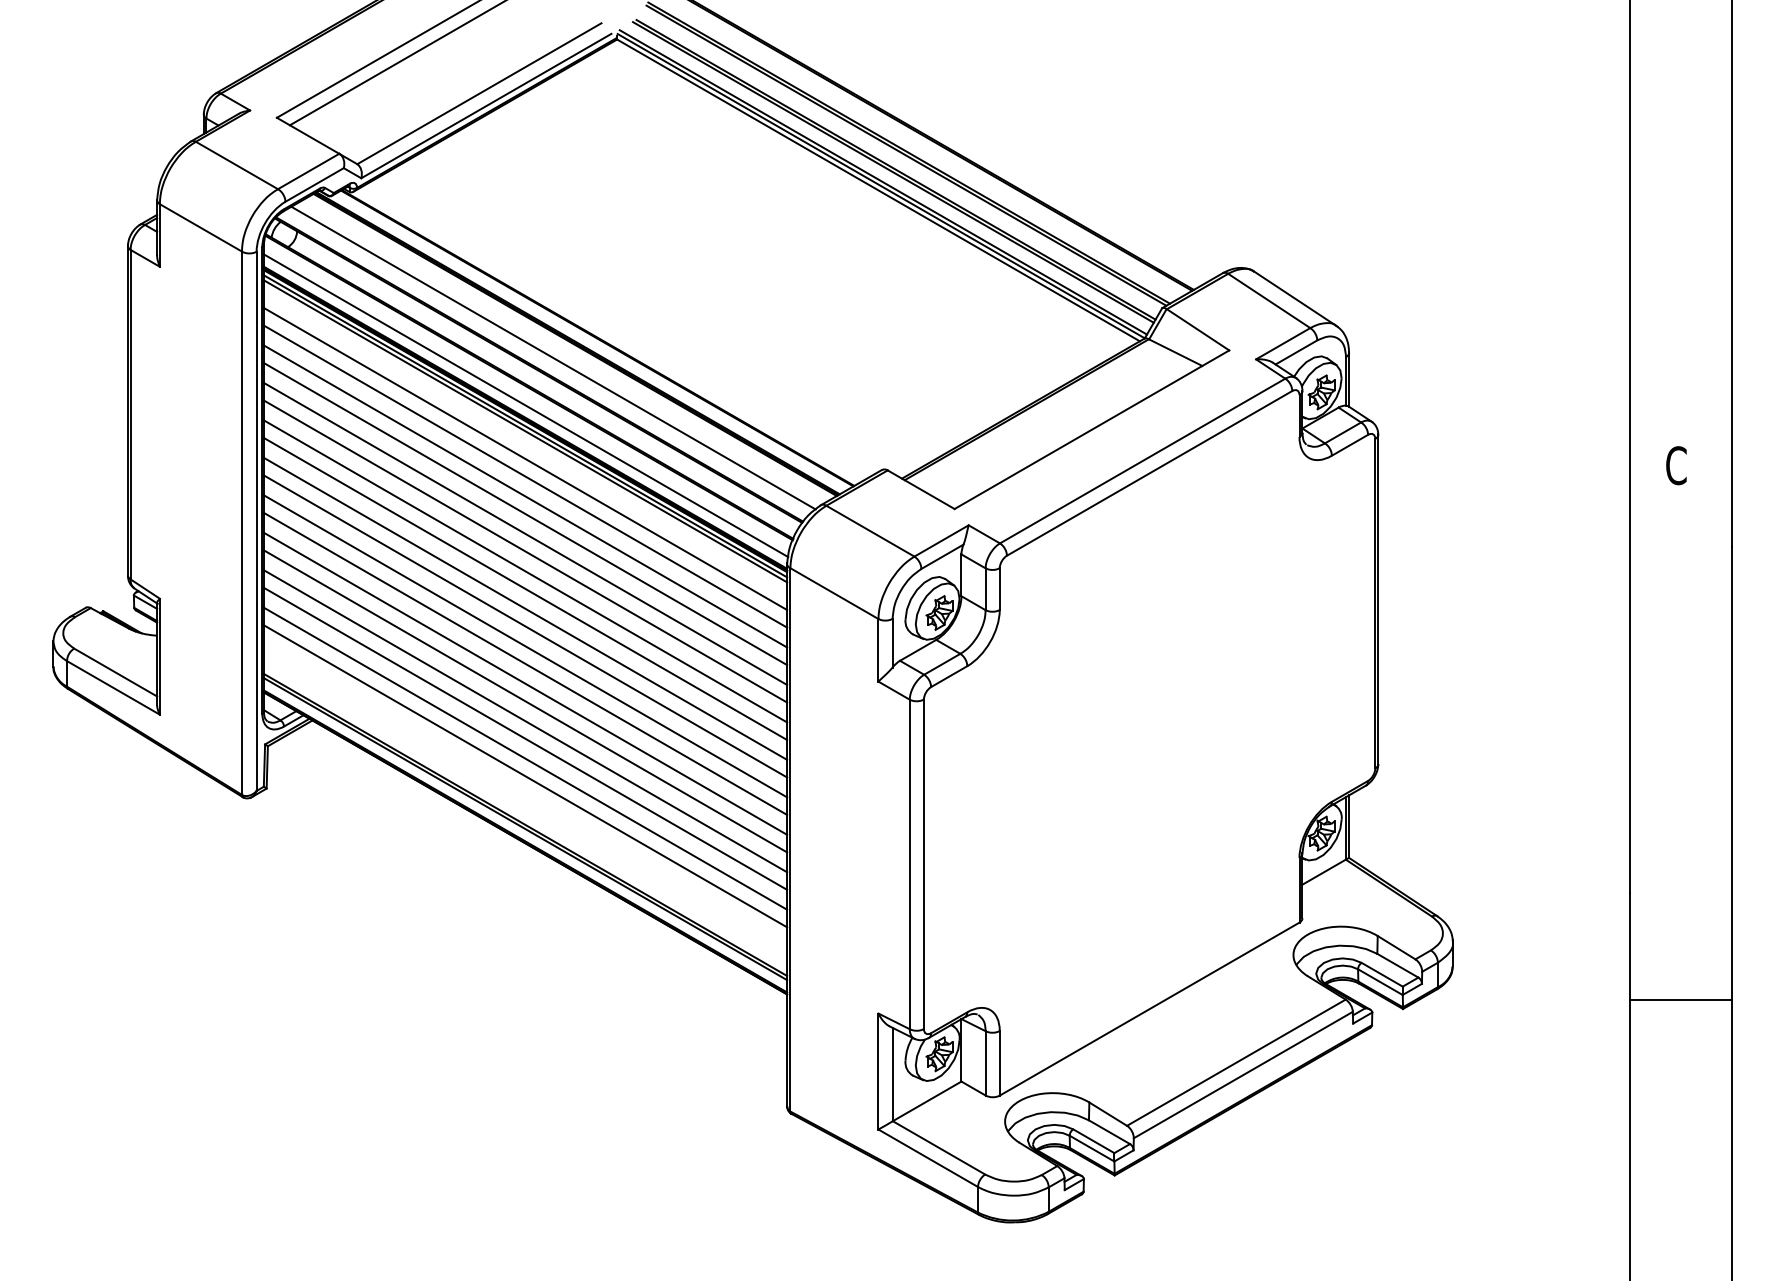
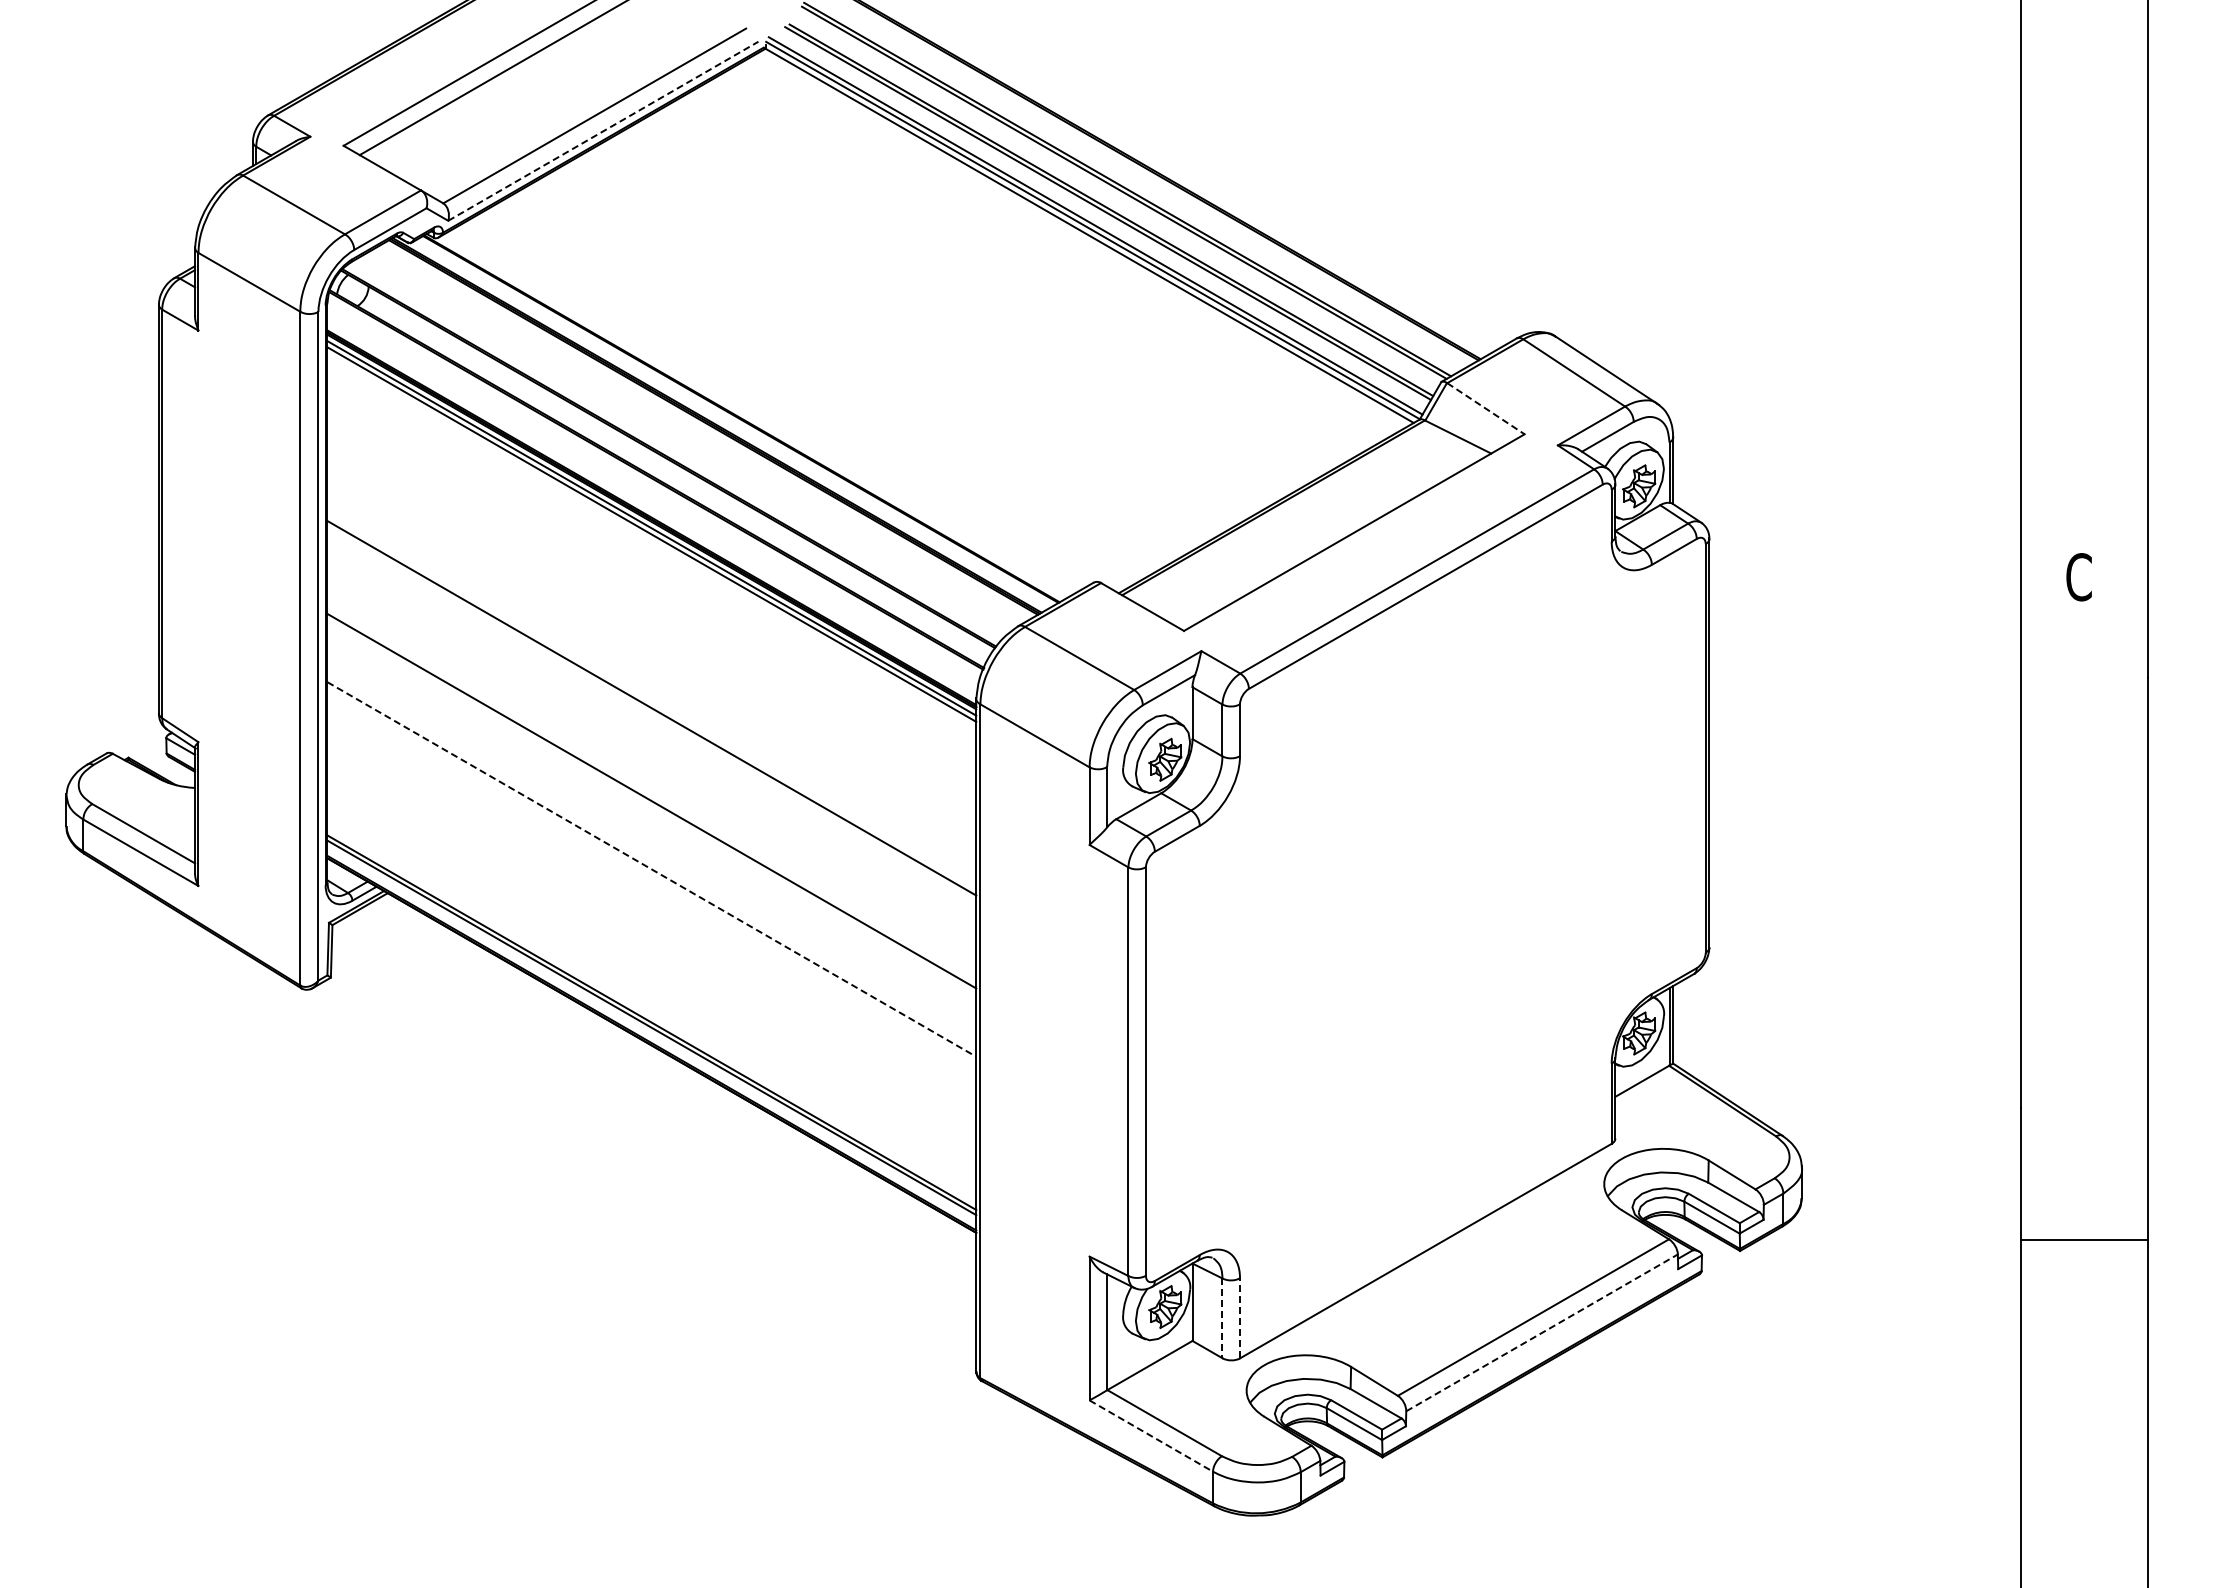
line: (486, 106) -> (603, 131), solid -> dashed
line: (1198, 330) -> (1486, 409), solid -> dashed
line: (553, 357) -> (686, 443), removed
line: (525, 405) -> (652, 502), removed
line: (525, 458) -> (651, 568), removed
line: (525, 476) -> (651, 590), removed
line: (525, 496) -> (651, 615), removed
line: (525, 513) -> (651, 636), removed
line: (525, 533) -> (651, 661), removed
line: (525, 551) -> (651, 683), removed
line: (525, 588) -> (651, 729), removed
line: (525, 608) -> (651, 754), removed
line: (525, 626) -> (651, 776), removed
line: (525, 663) -> (651, 822), removed
line: (525, 683) -> (651, 847), removed
line: (525, 701) -> (651, 869), solid -> dashed
line: (525, 720) -> (651, 893), removed
line: (525, 738) -> (651, 915), removed
line: (525, 758) -> (651, 940), removed
line: (525, 776) -> (651, 962), removed
line: (1000, 1062) -> (1240, 1317), solid -> dashed
line: (985, 1063) -> (1222, 1318), solid -> dashed
line: (1243, 1074) -> (1542, 1332), solid -> dashed
line: (928, 1158) -> (1151, 1436), solid -> dashed

